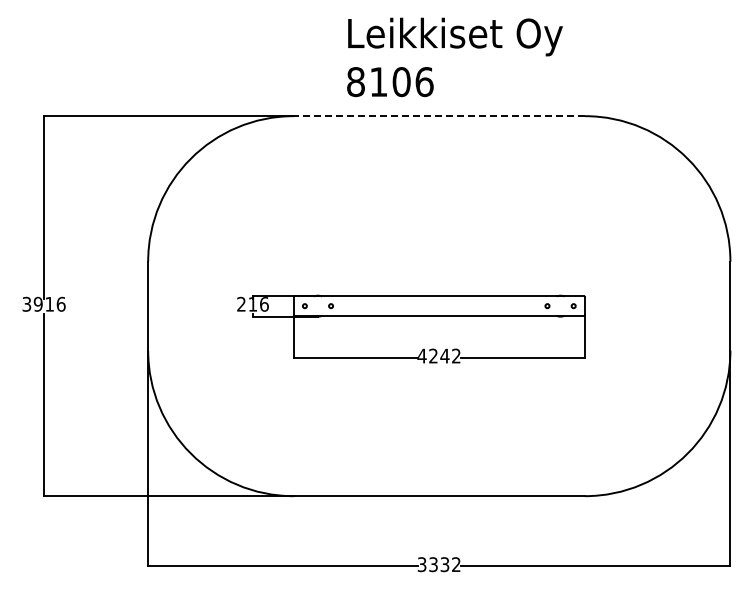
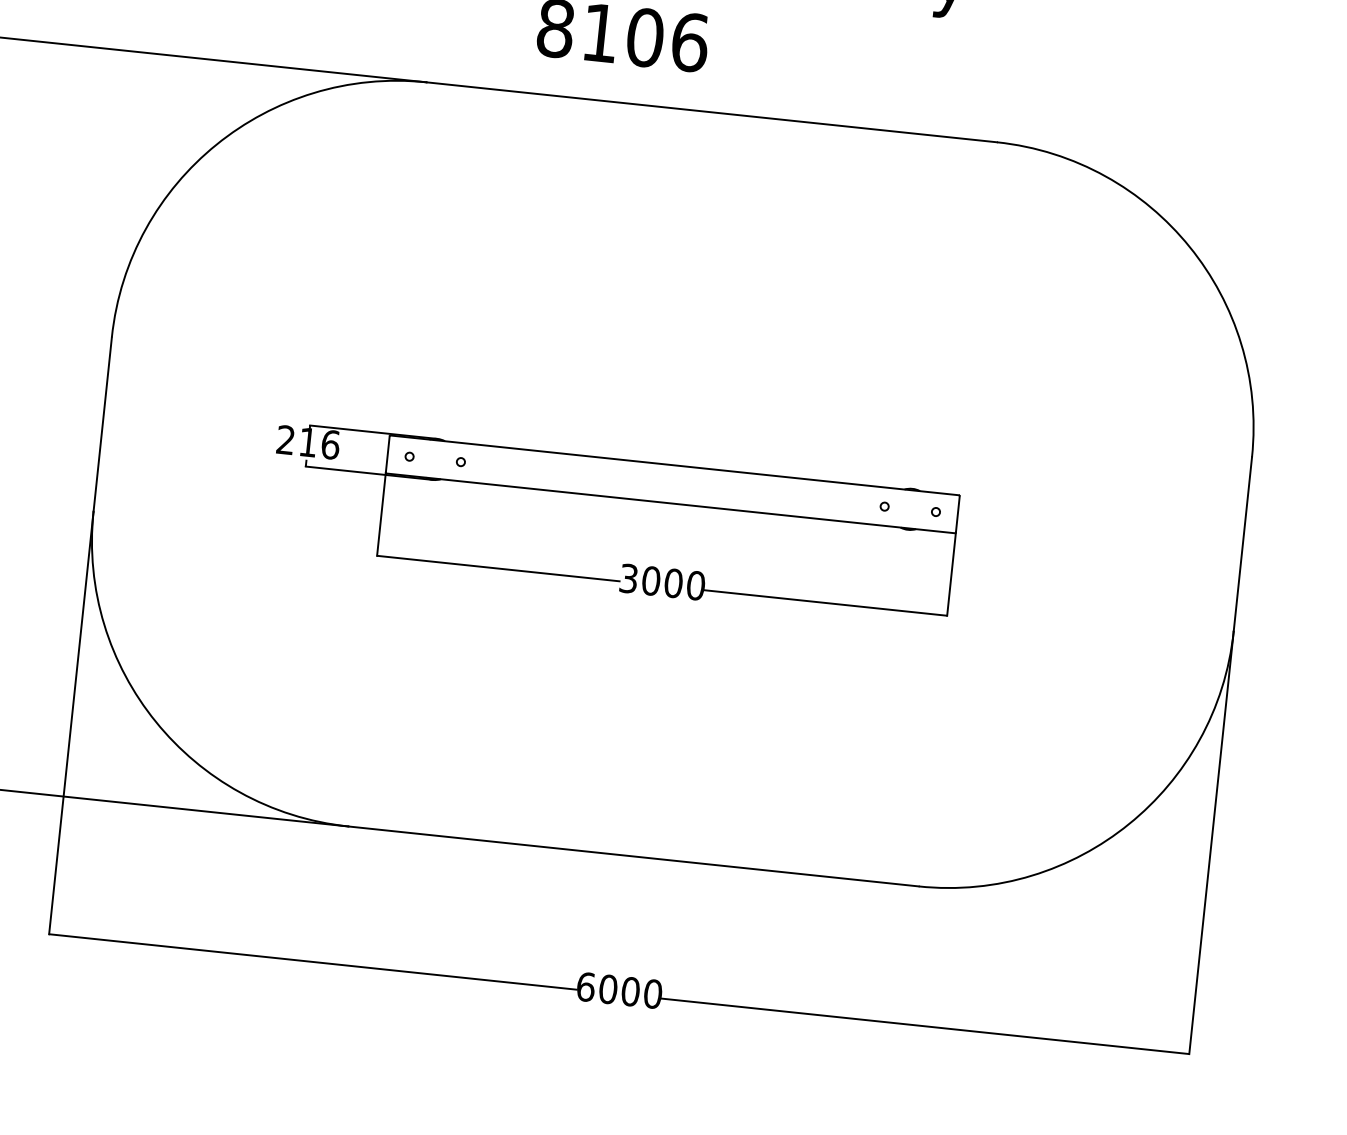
line: (439, 116) -> (712, 113), dashed -> solid
text: (438, 355) -> (661, 580), 4242 -> 3000
text: (438, 564) -> (618, 990), 3332 -> 6000

